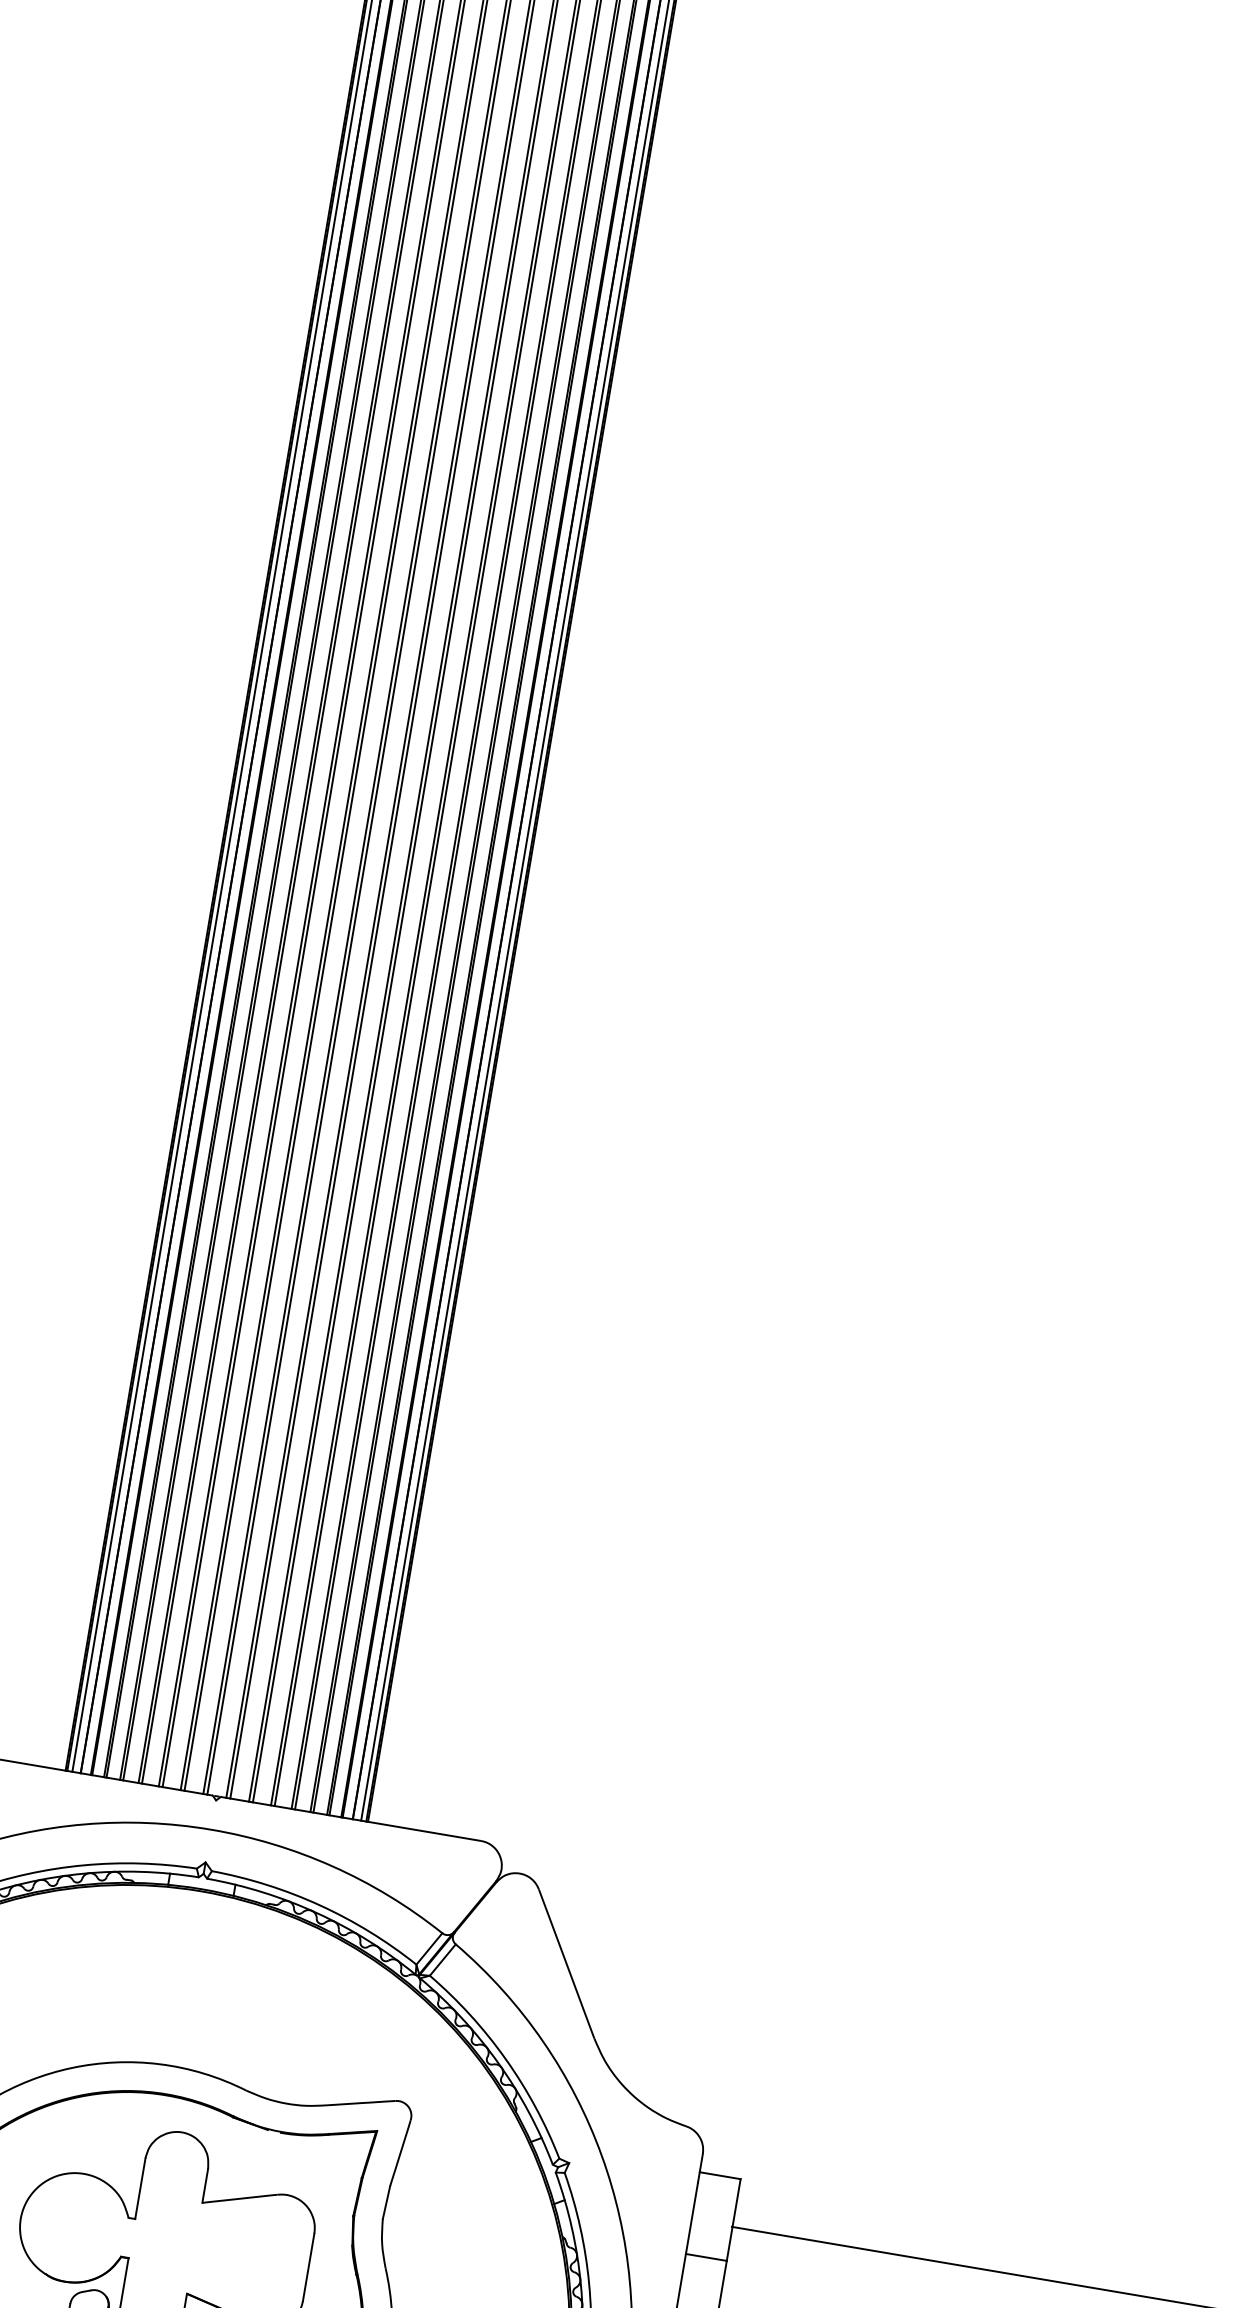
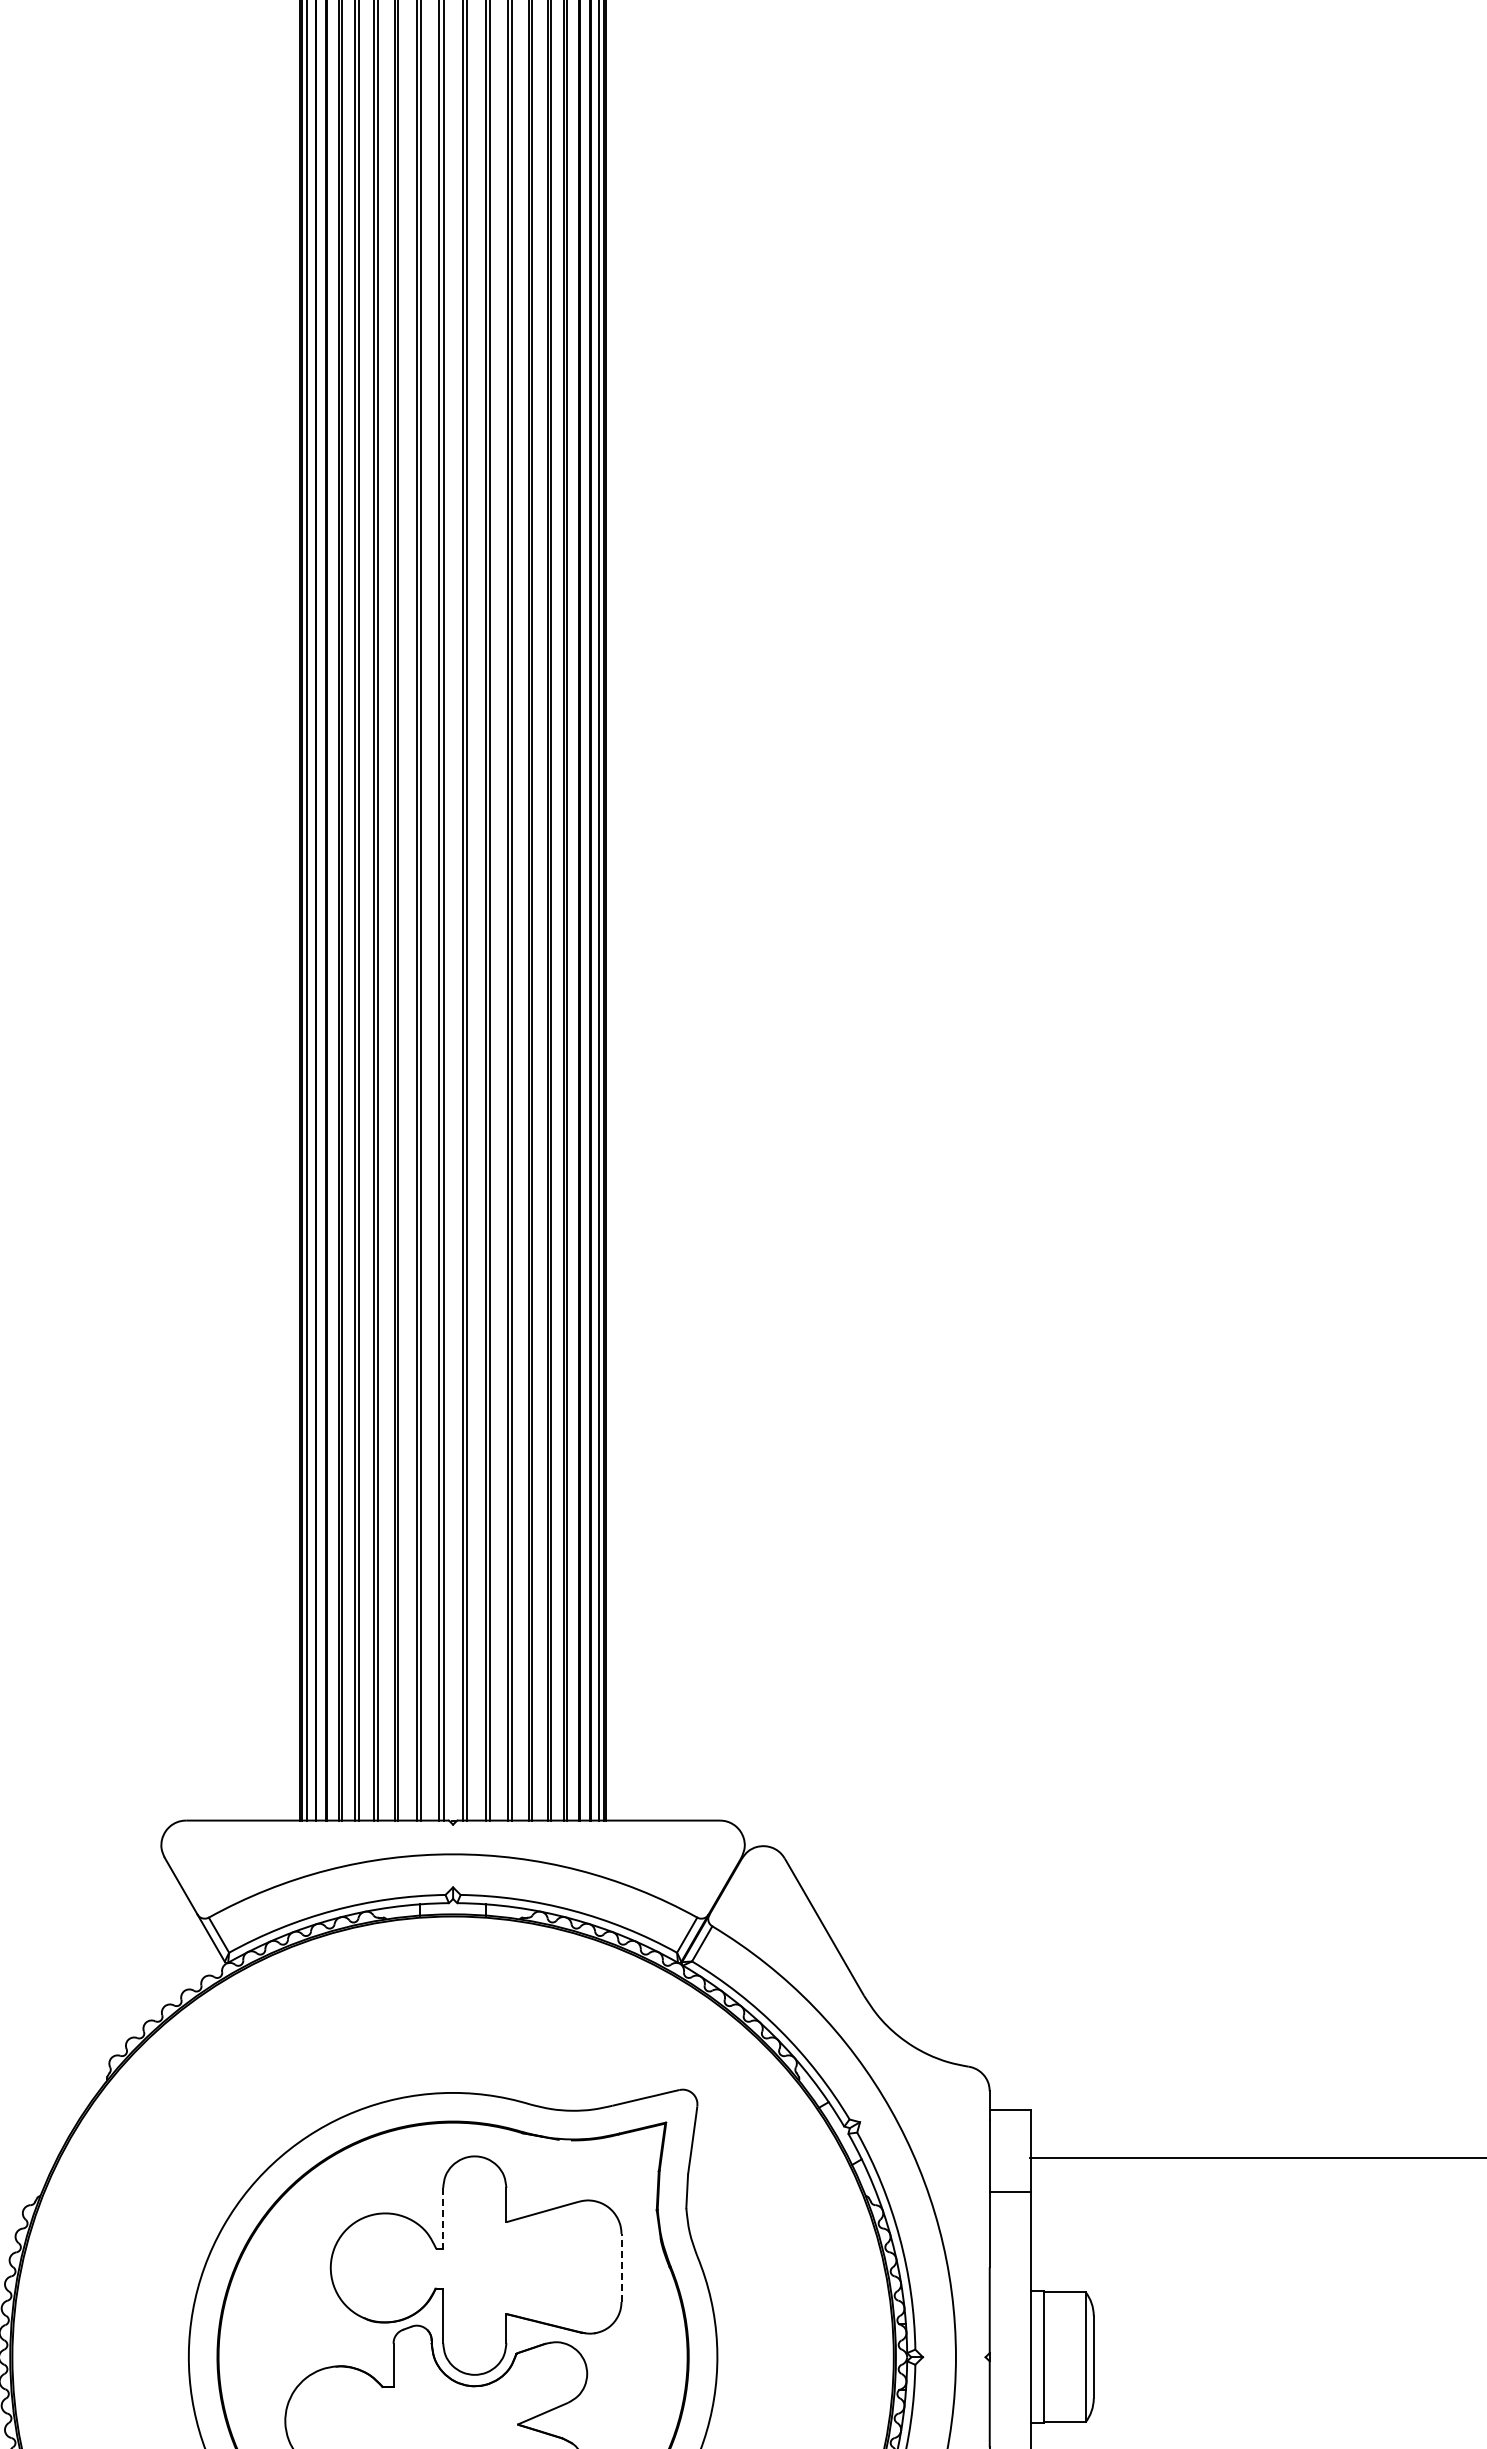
line: (140, 2188) -> (443, 2218), solid -> dashed
line: (308, 2266) -> (621, 2267), solid -> dashed

